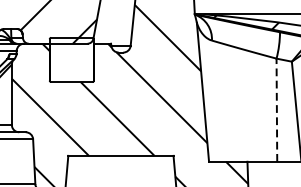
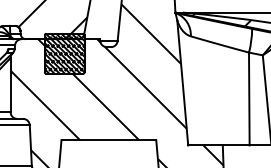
hatch: (71, 59) -> (64, 53), added
line: (277, 109) -> (249, 98), dashed -> solid

